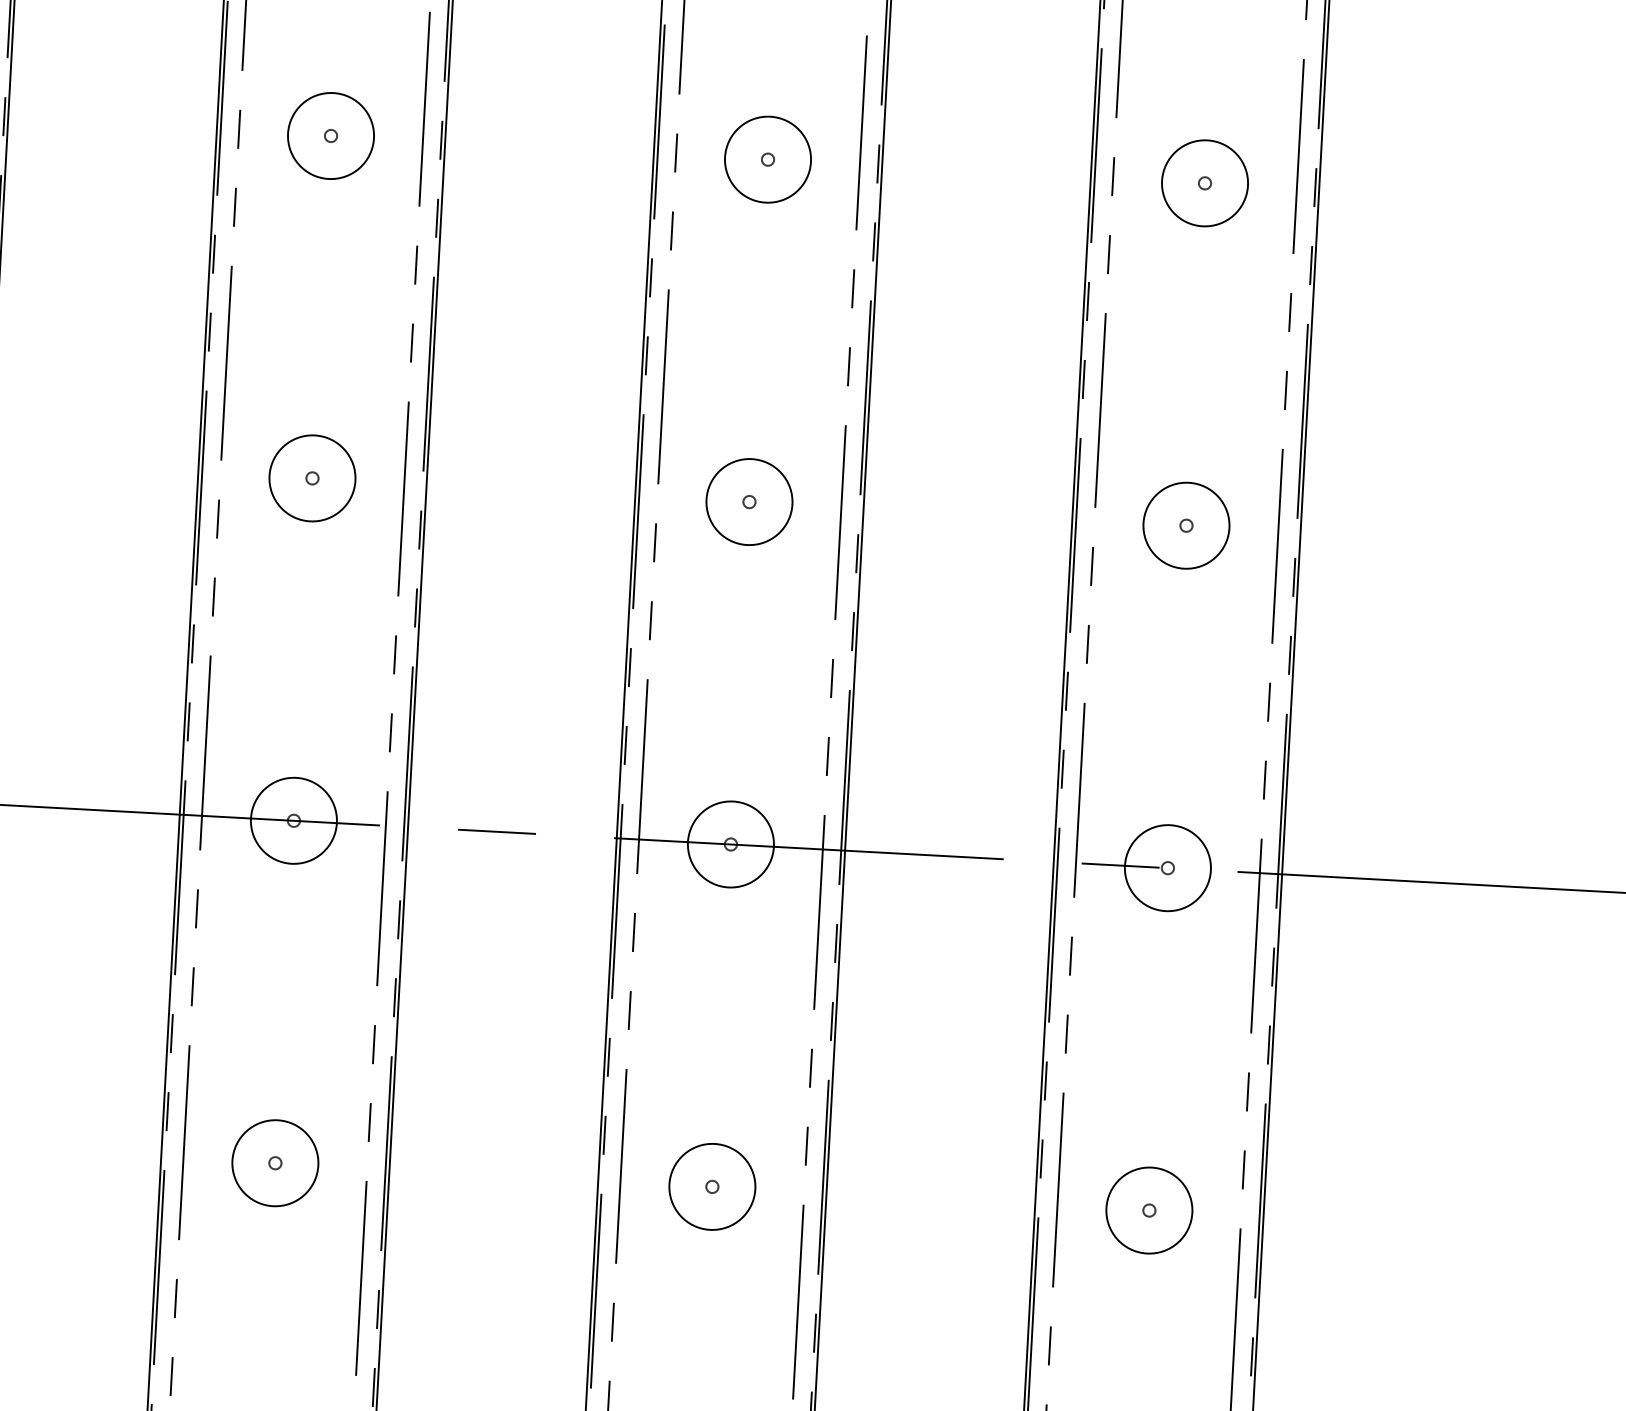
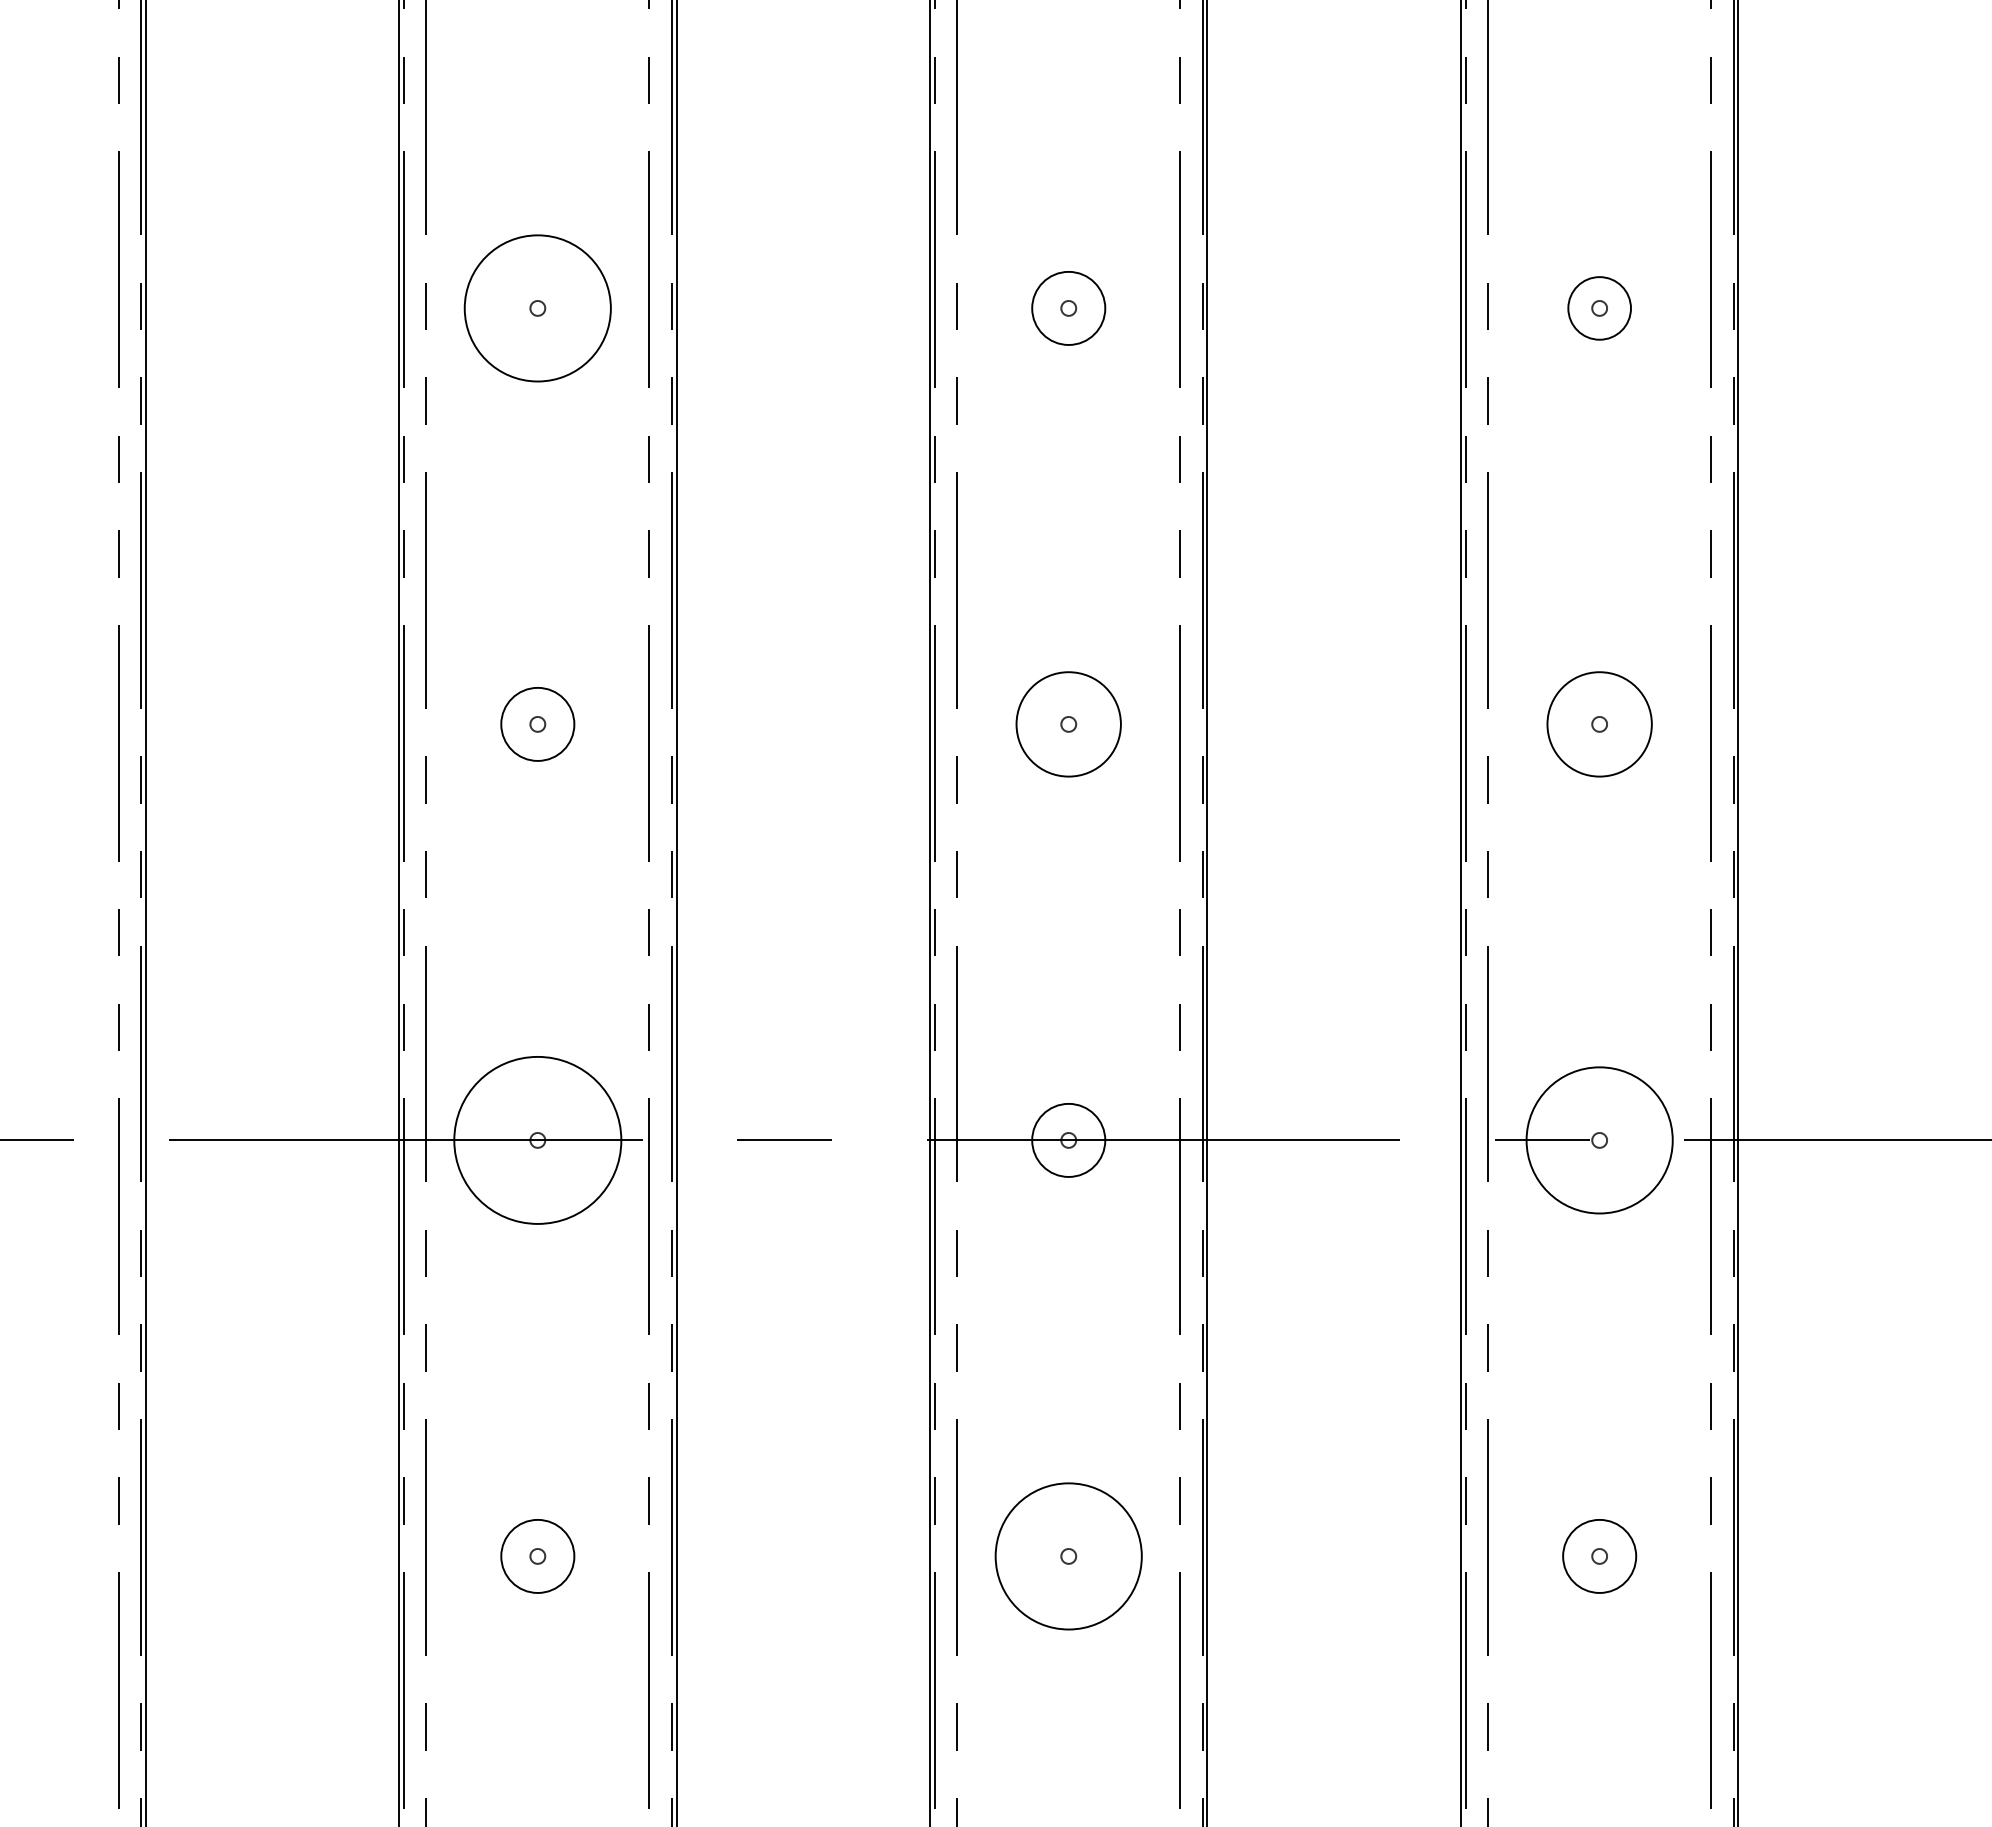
circle: (330, 136) -> (537, 308), size x1.4
circle: (767, 159) -> (1068, 308), size x0.7
circle: (1204, 183) -> (1599, 308), size x0.6
circle: (312, 478) -> (537, 724), size x0.7
circle: (293, 820) -> (537, 1140), size x1.6
circle: (730, 844) -> (1068, 1140), size x0.7
circle: (1167, 868) -> (1599, 1140), size x1.4
circle: (275, 1163) -> (537, 1556), size x0.7
circle: (712, 1186) -> (1068, 1556), size x1.4
circle: (1149, 1210) -> (1599, 1556), size x0.7

